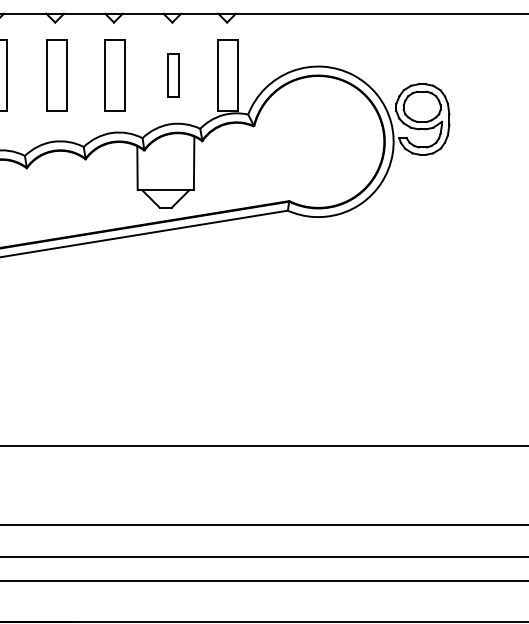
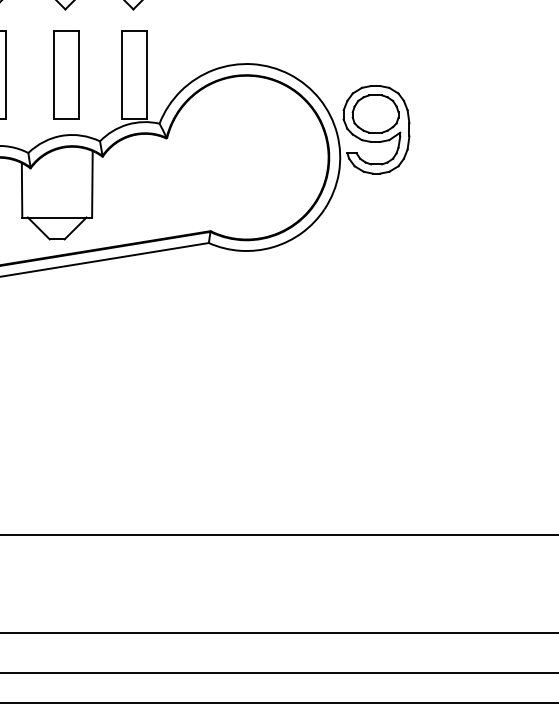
part: (173, 75) -> (66, 75), size x1.67

